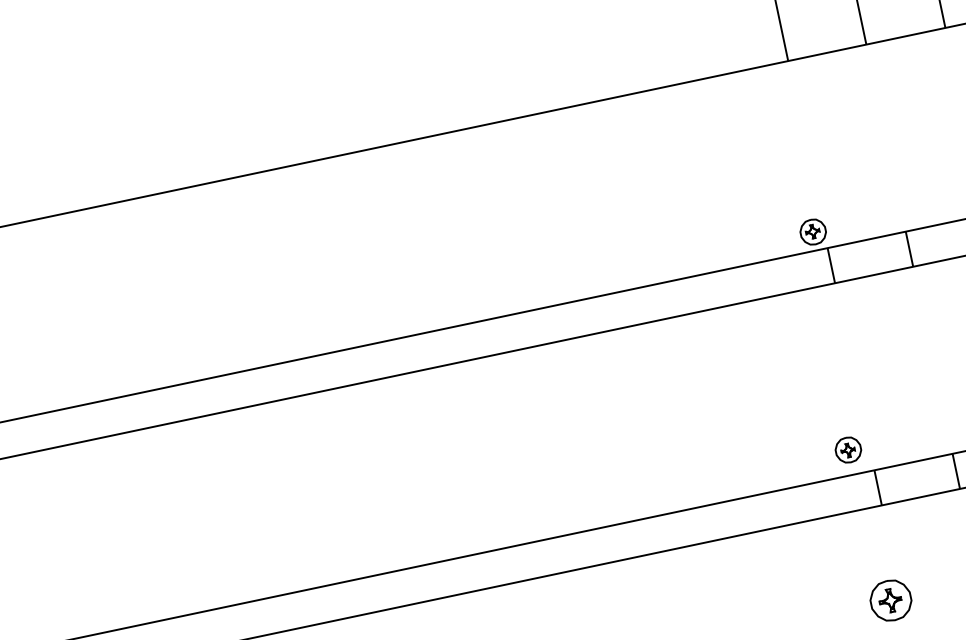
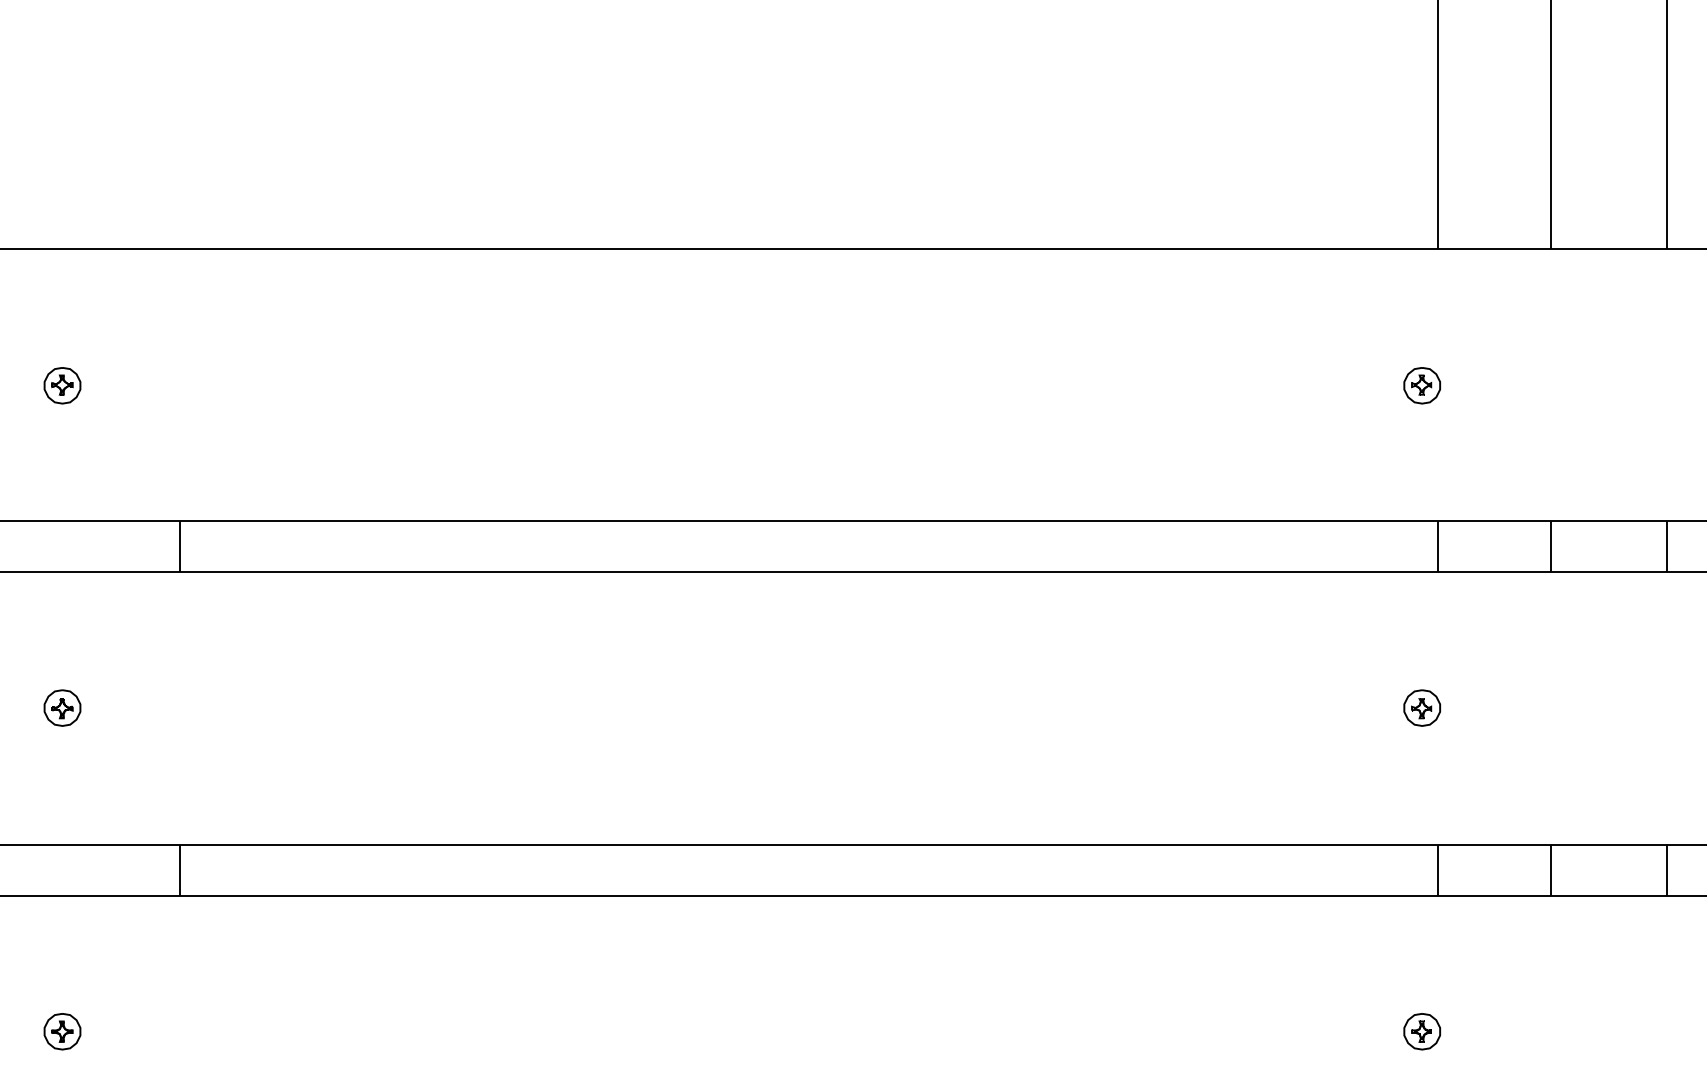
part: (812, 232) -> (1421, 385), moved
part: (847, 449) -> (1421, 707), moved
part: (890, 600) -> (1421, 1031), size x0.62

